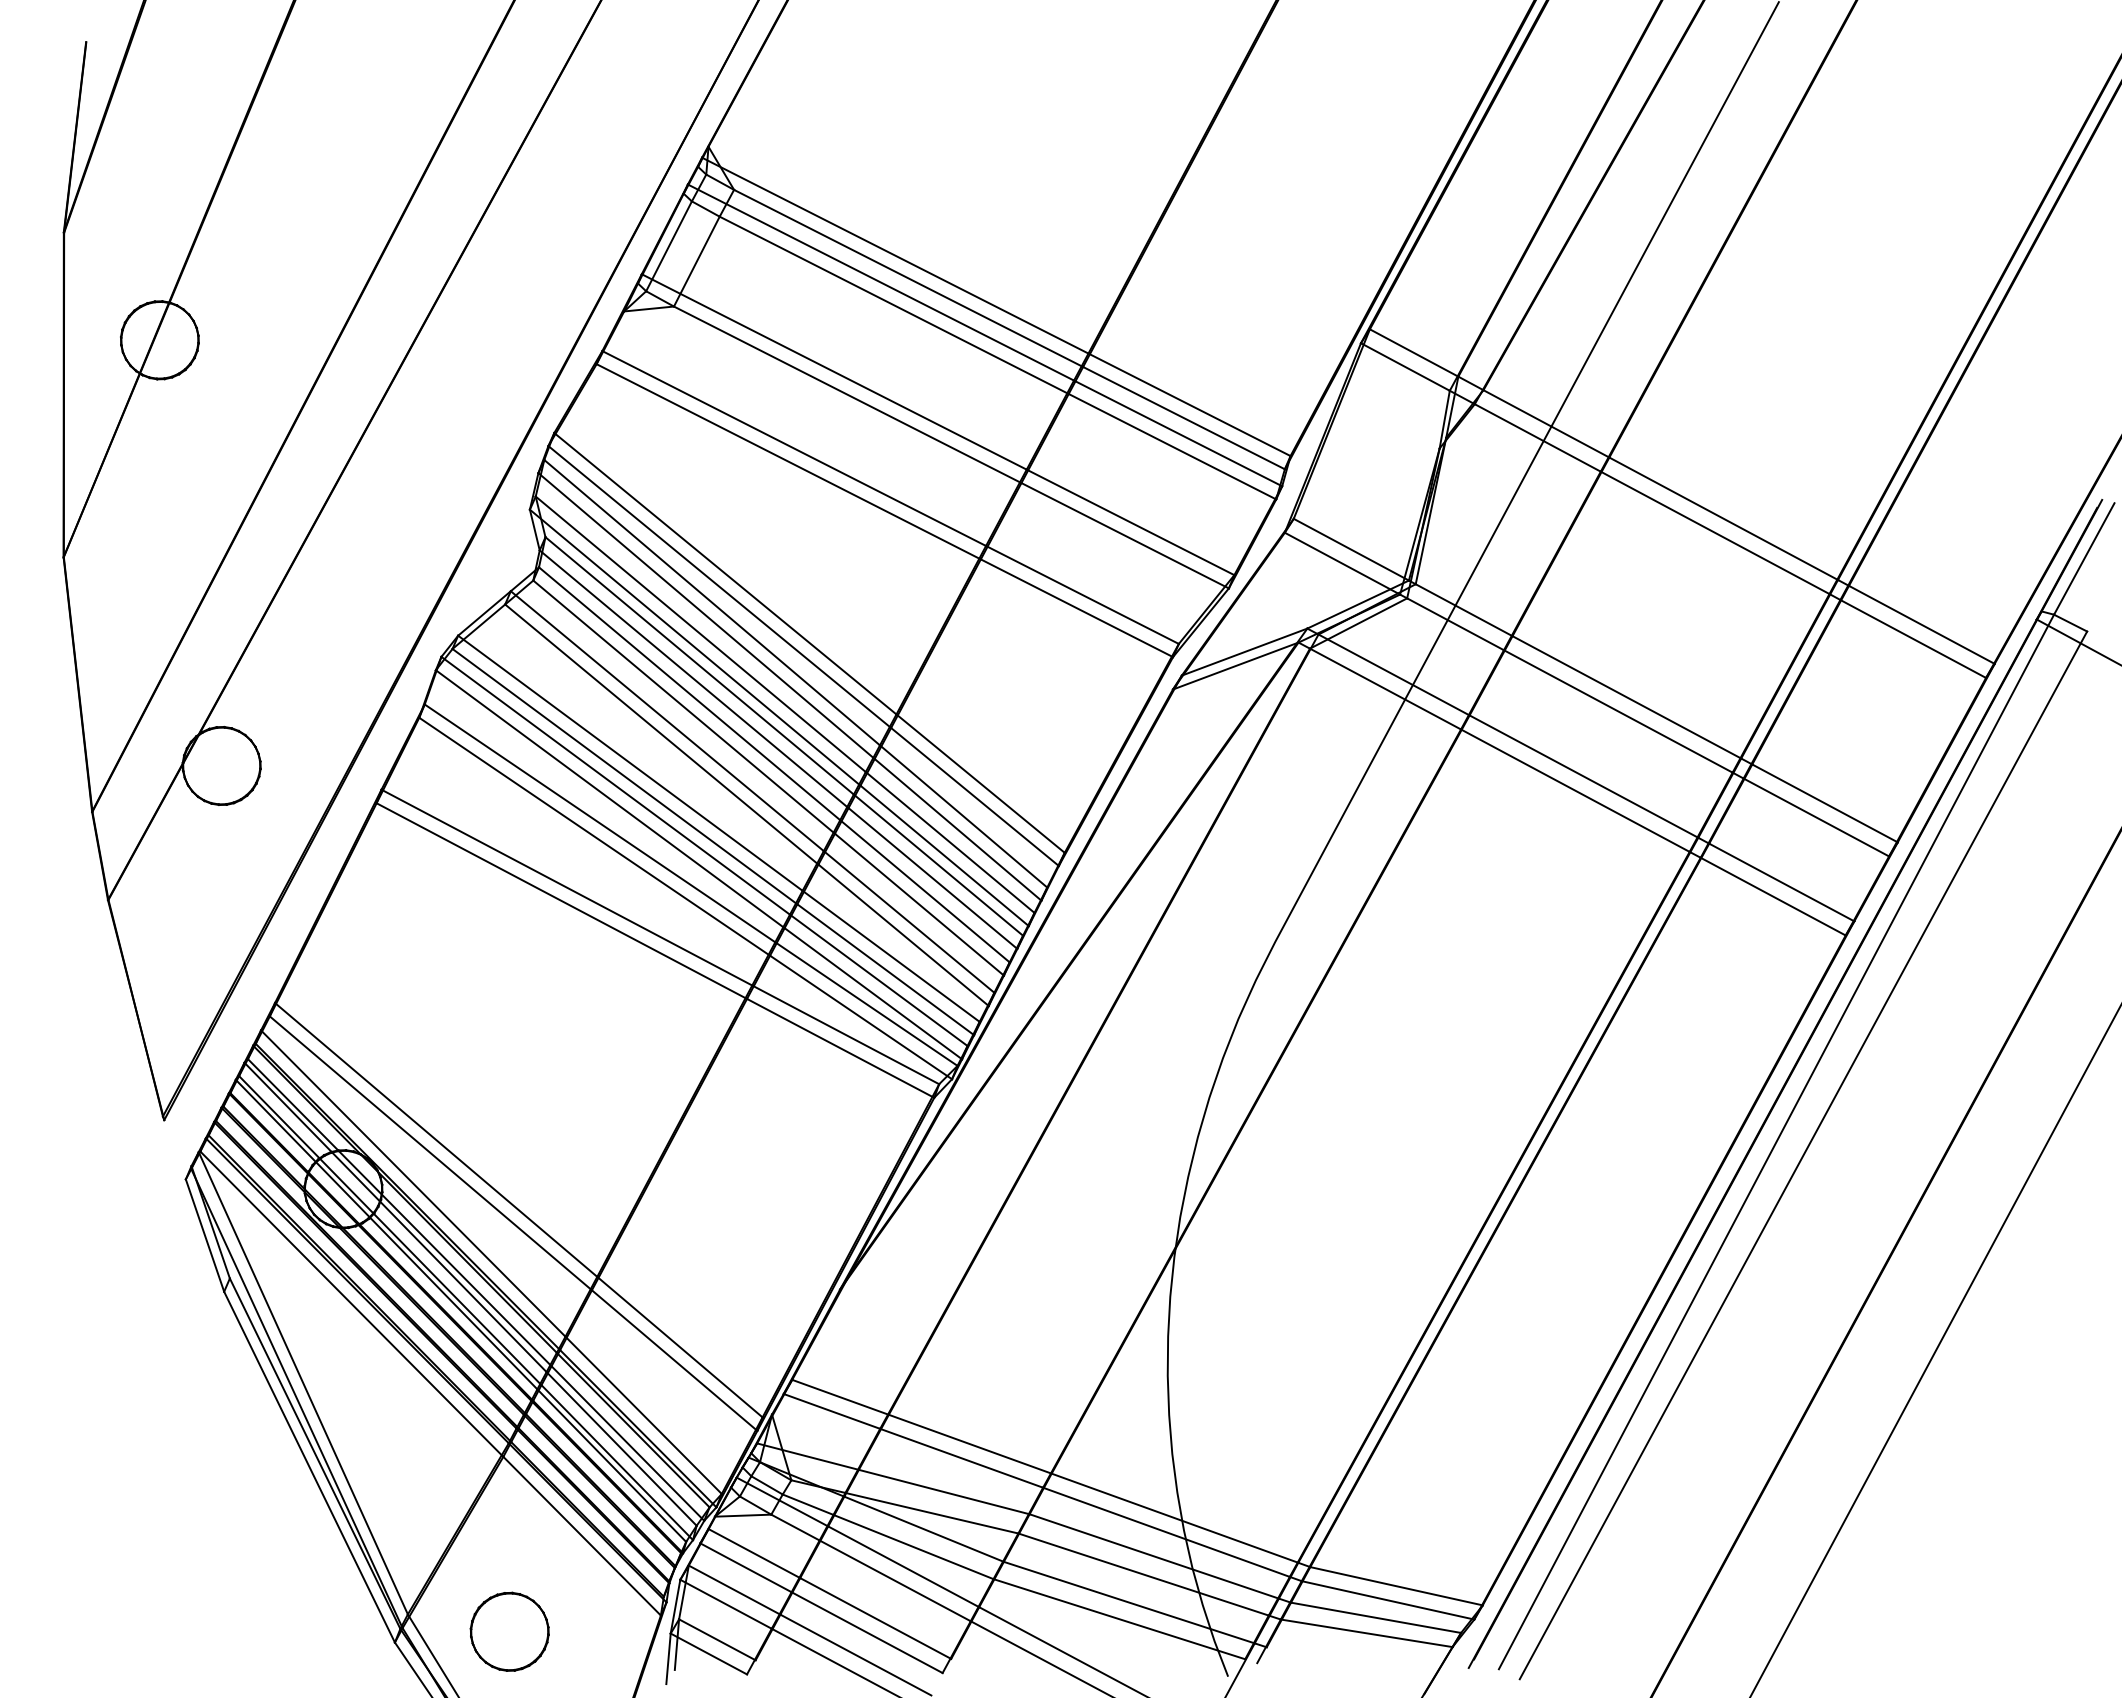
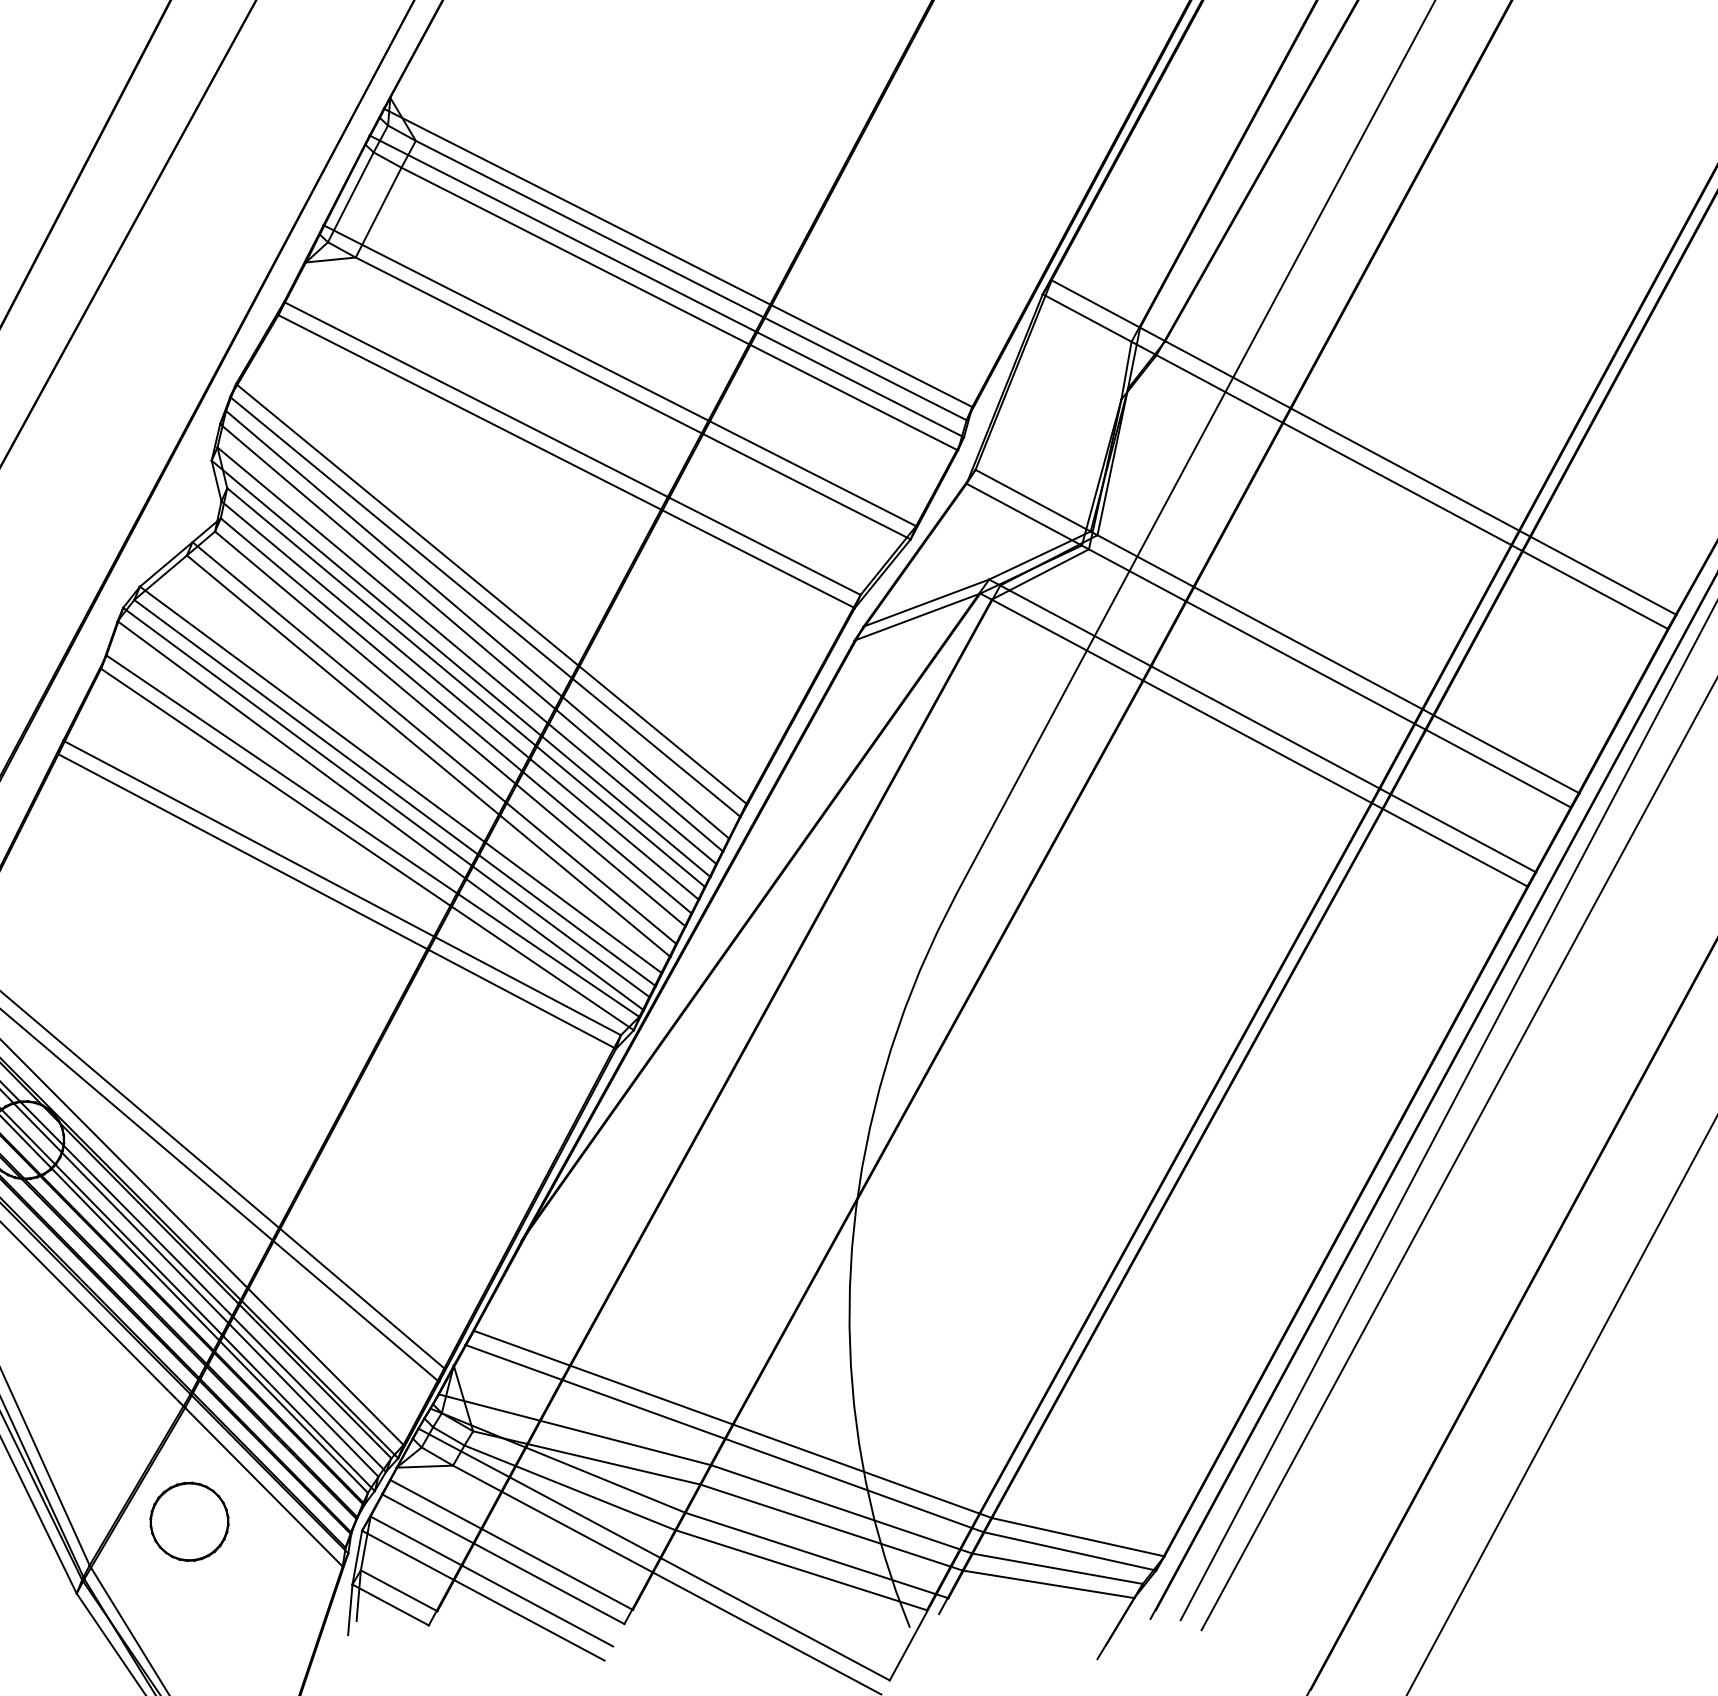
part: (509, 1631) -> (189, 1521), moved

